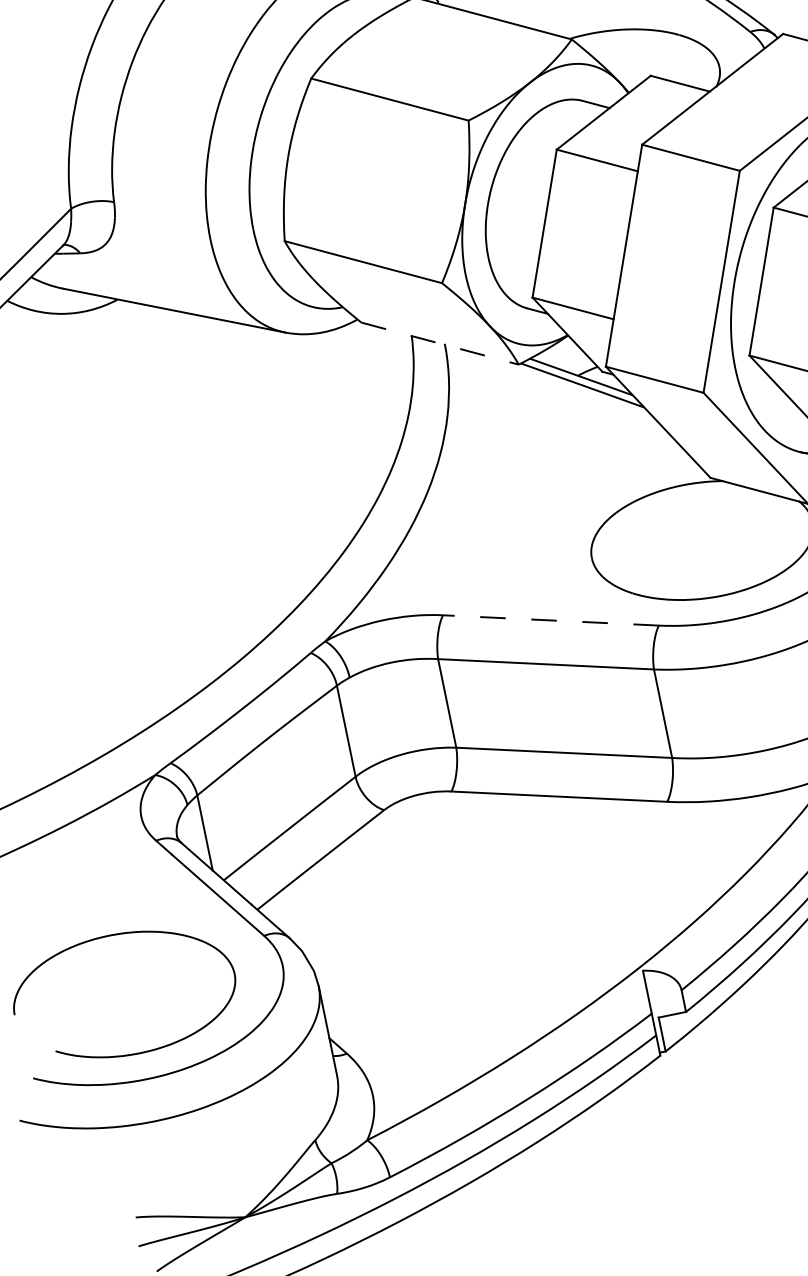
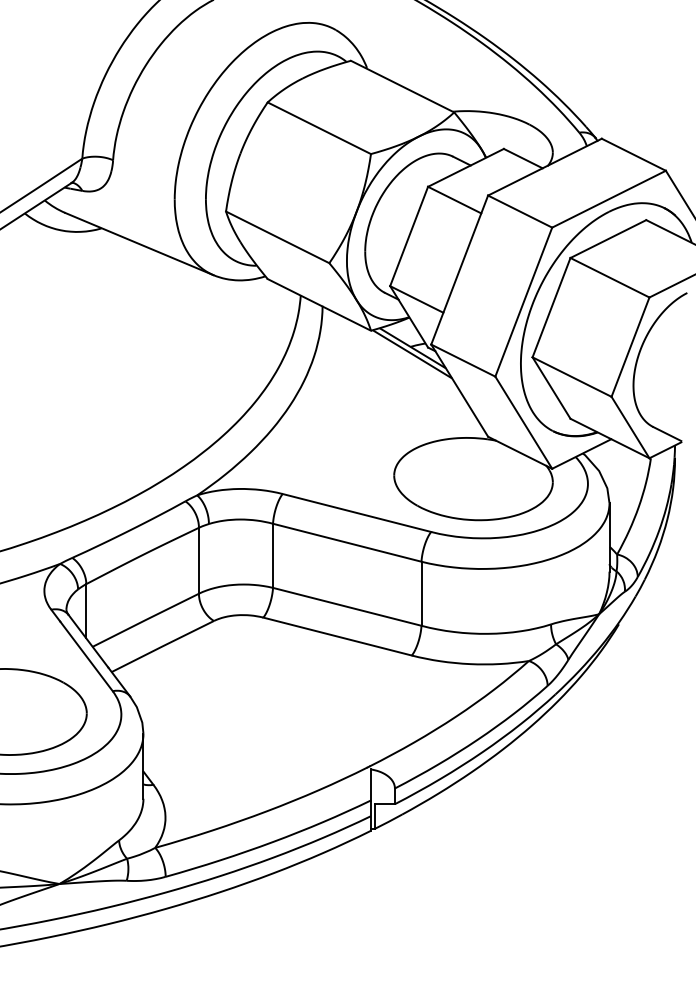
line: (440, 343) -> (319, 304), dashed -> solid
line: (550, 621) -> (356, 513), dashed -> solid

